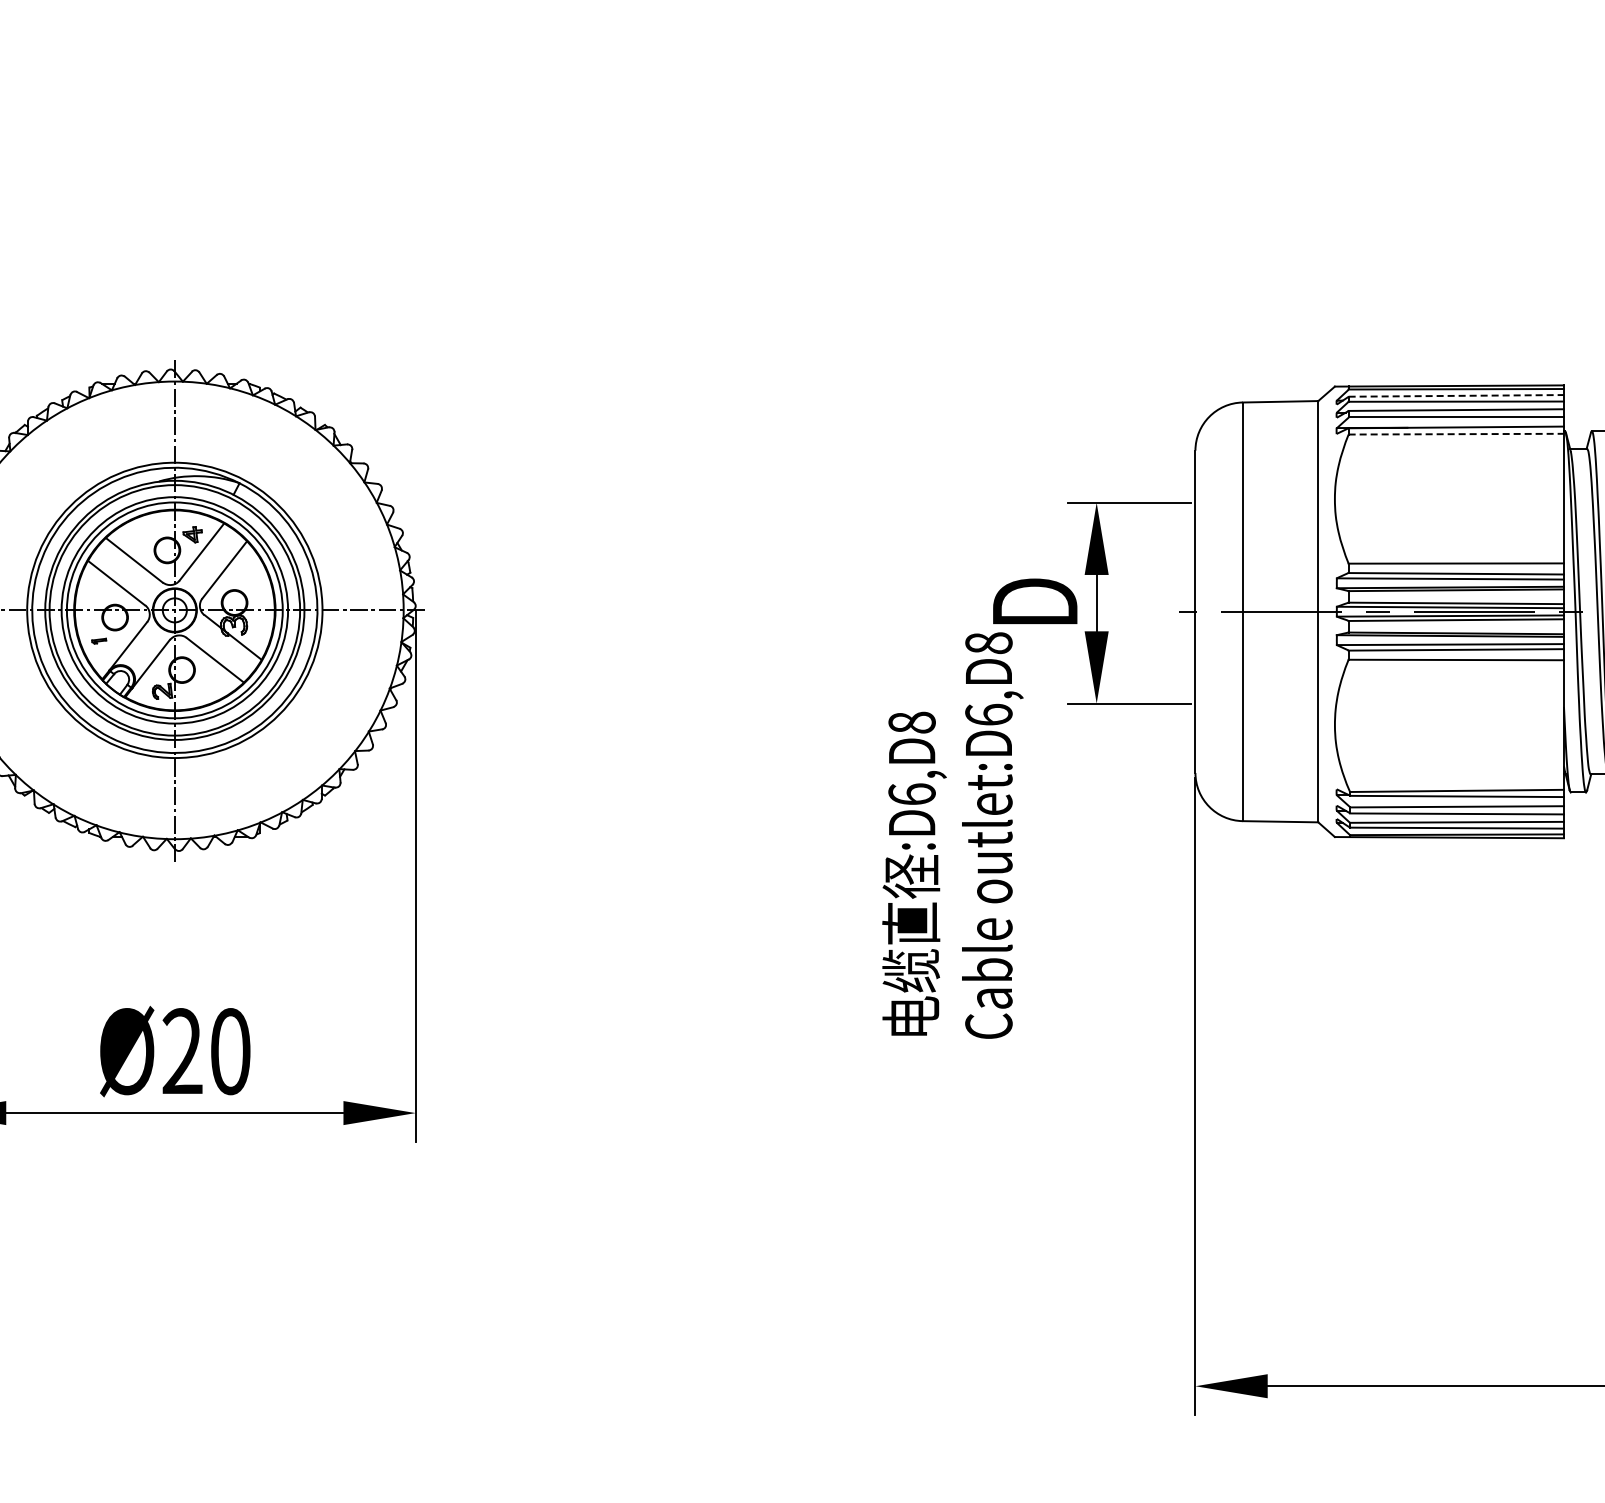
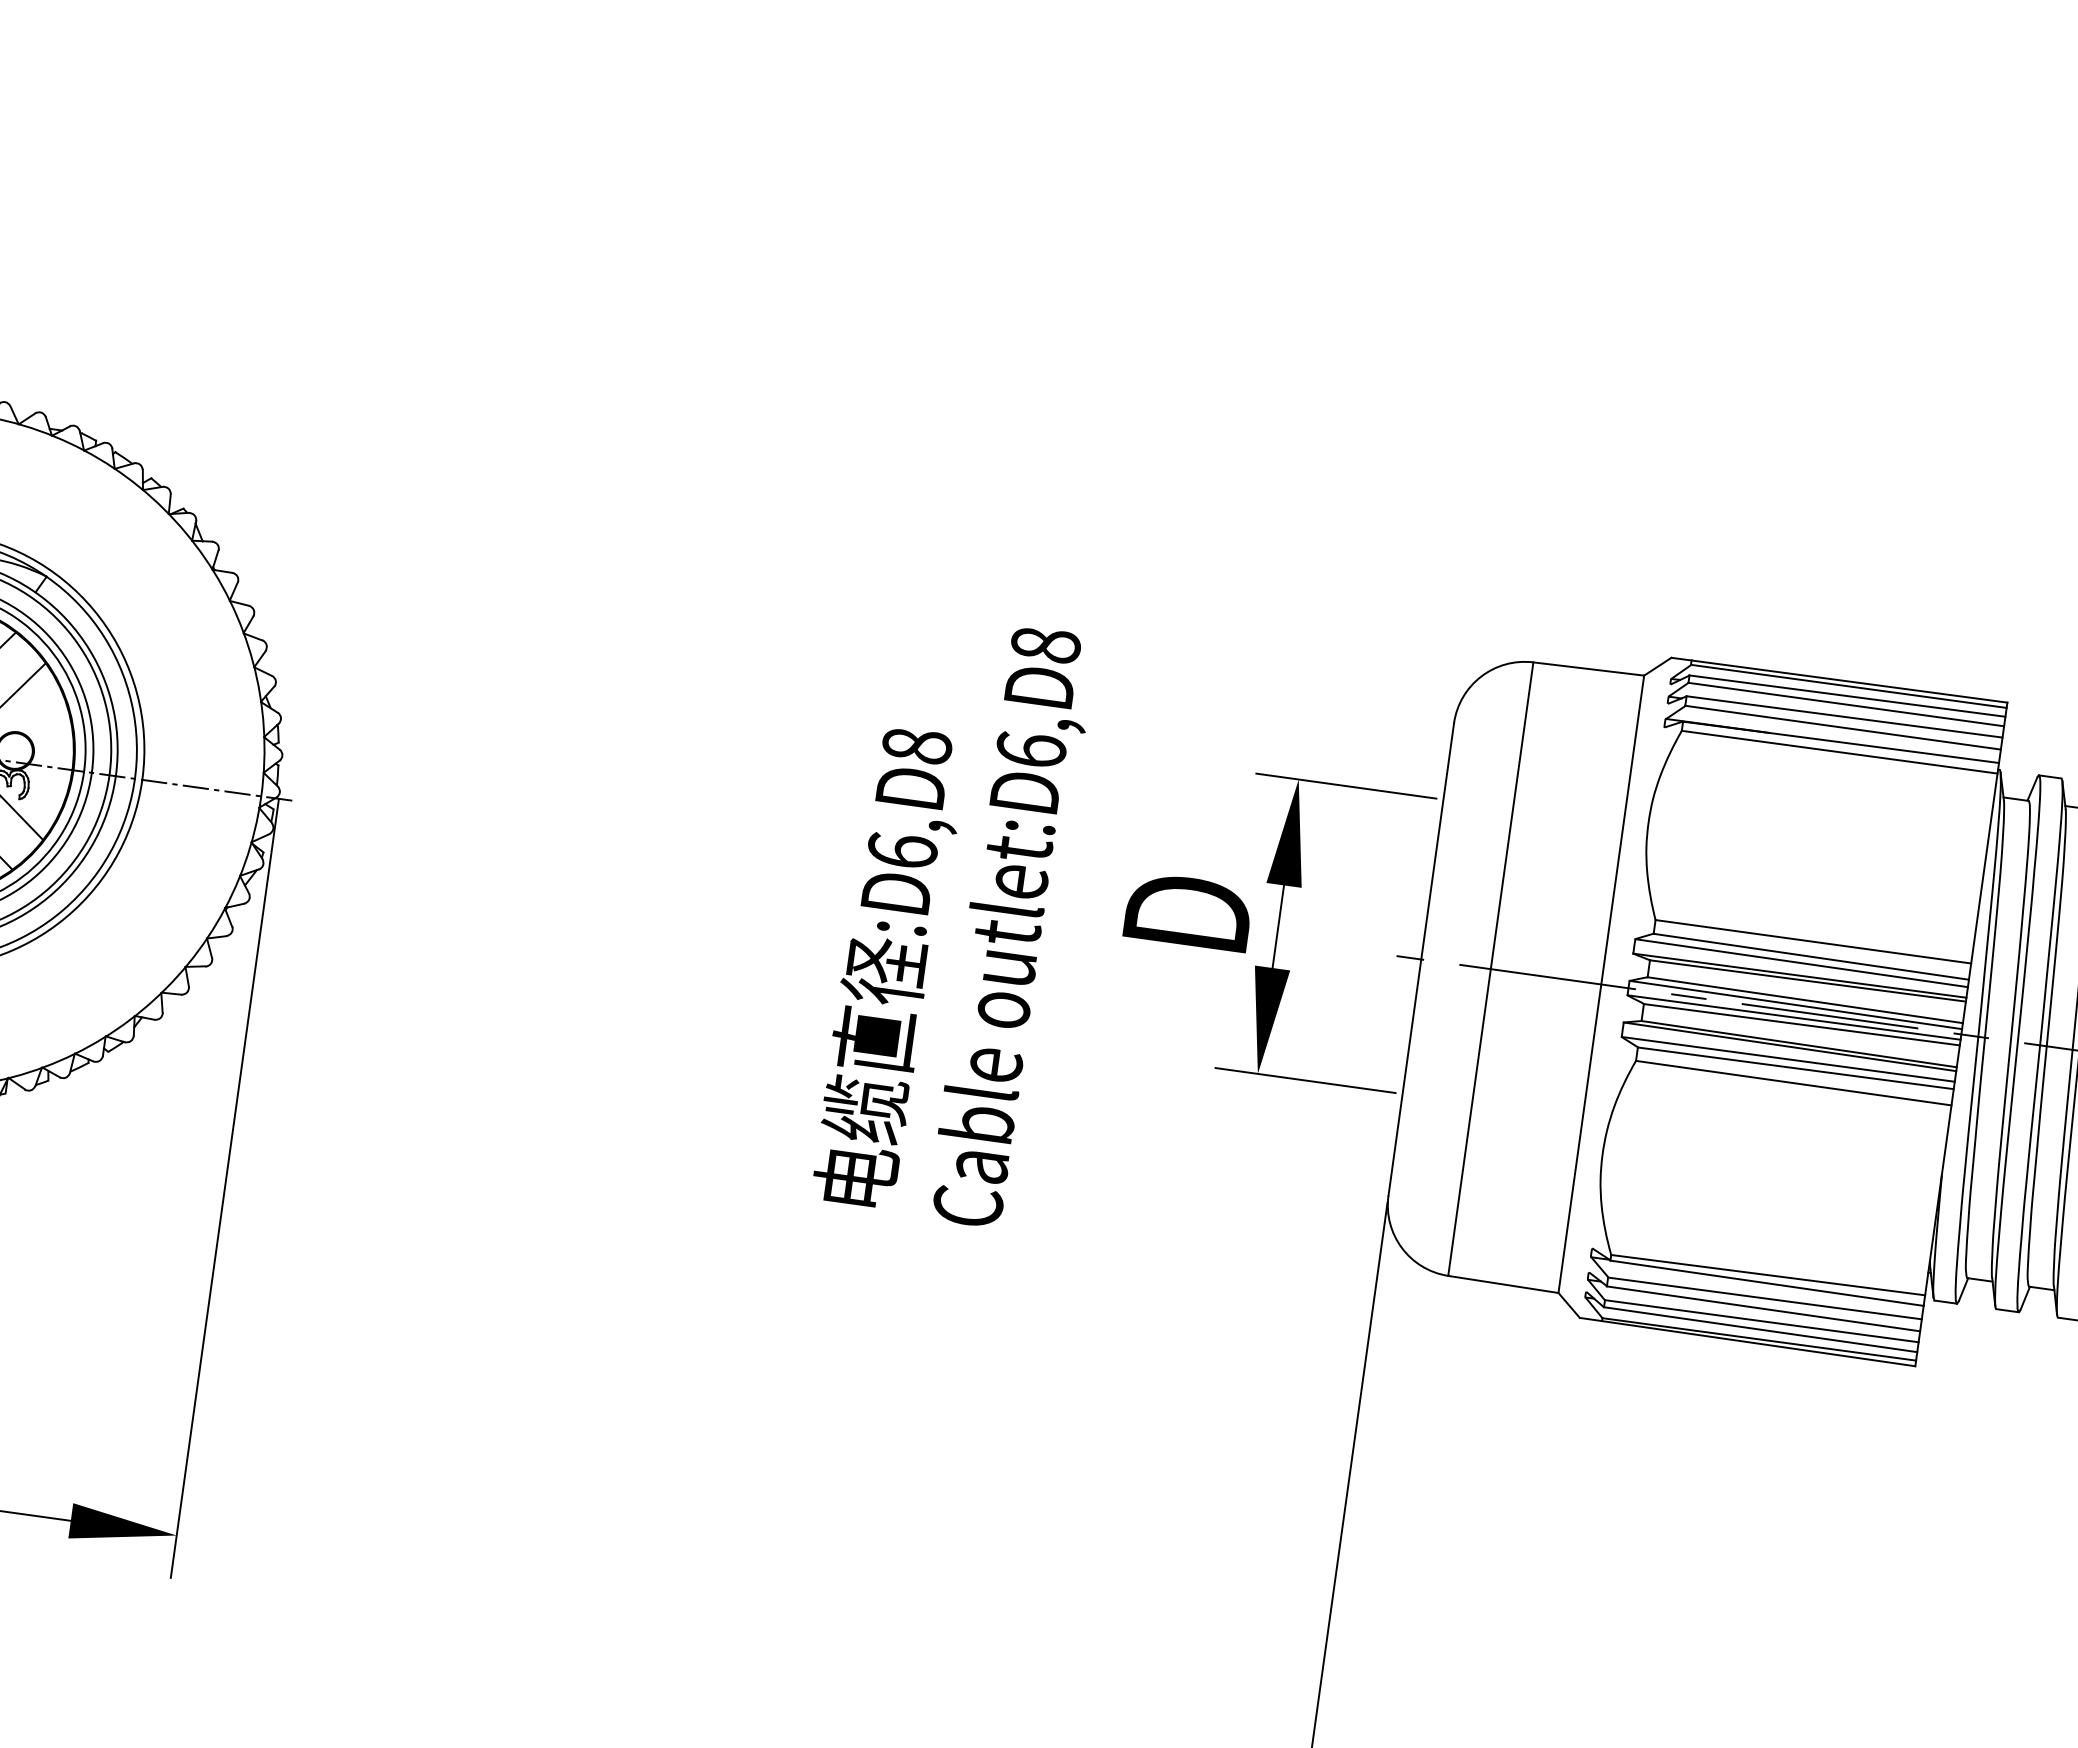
line: (1456, 395) -> (1847, 695), dashed -> solid
line: (1456, 434) -> (1839, 752), dashed -> solid
text: (952, 835) -> (953, 919), moved

